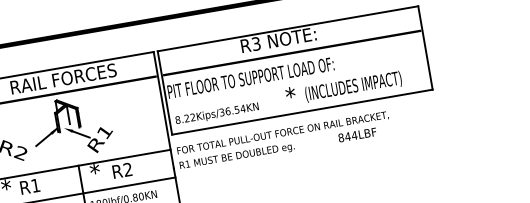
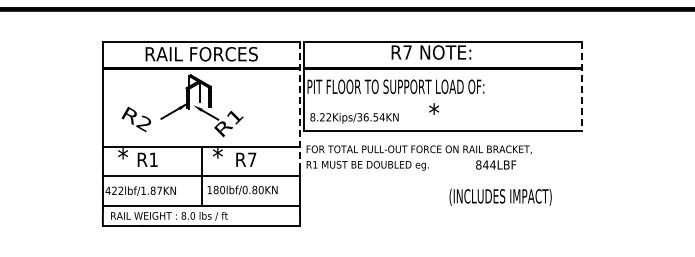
text: (256, 43) -> (407, 52), R3 -> R7
line: (425, 48) -> (582, 87), solid -> dashed
text: (353, 86) -> (500, 196), moved
line: (163, 111) -> (299, 105), solid -> dashed
text: (128, 169) -> (252, 159), R2 -> R7

